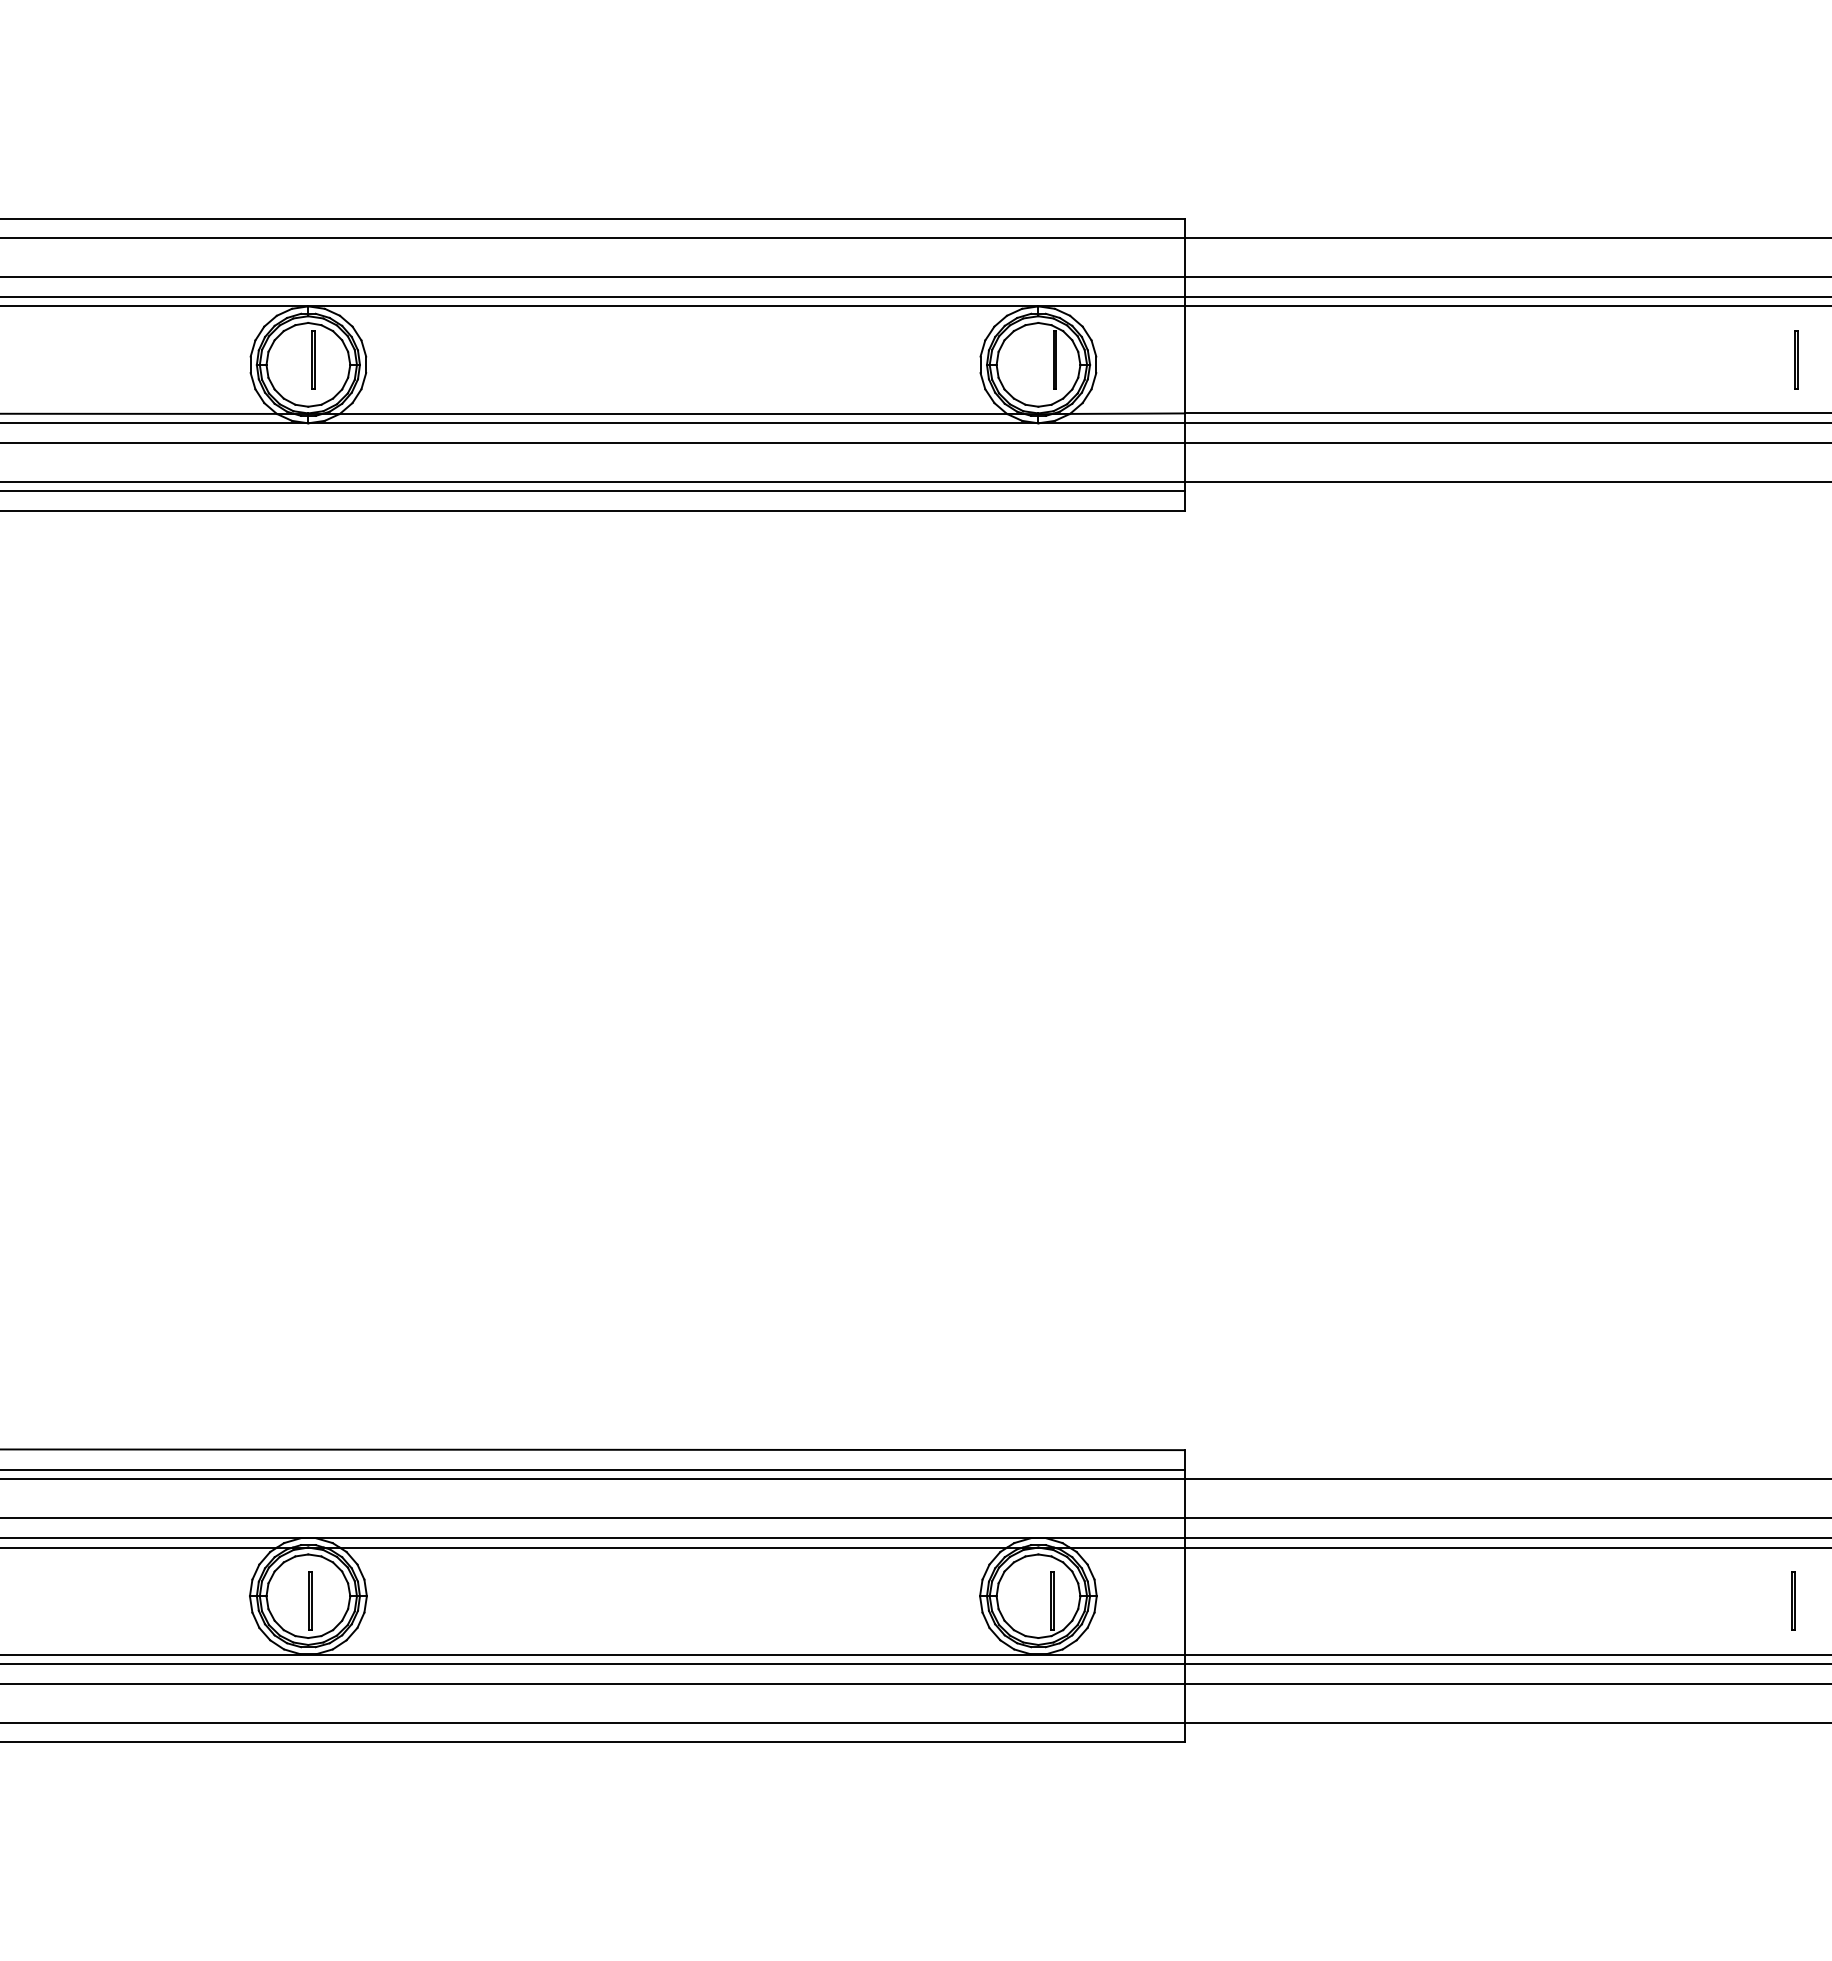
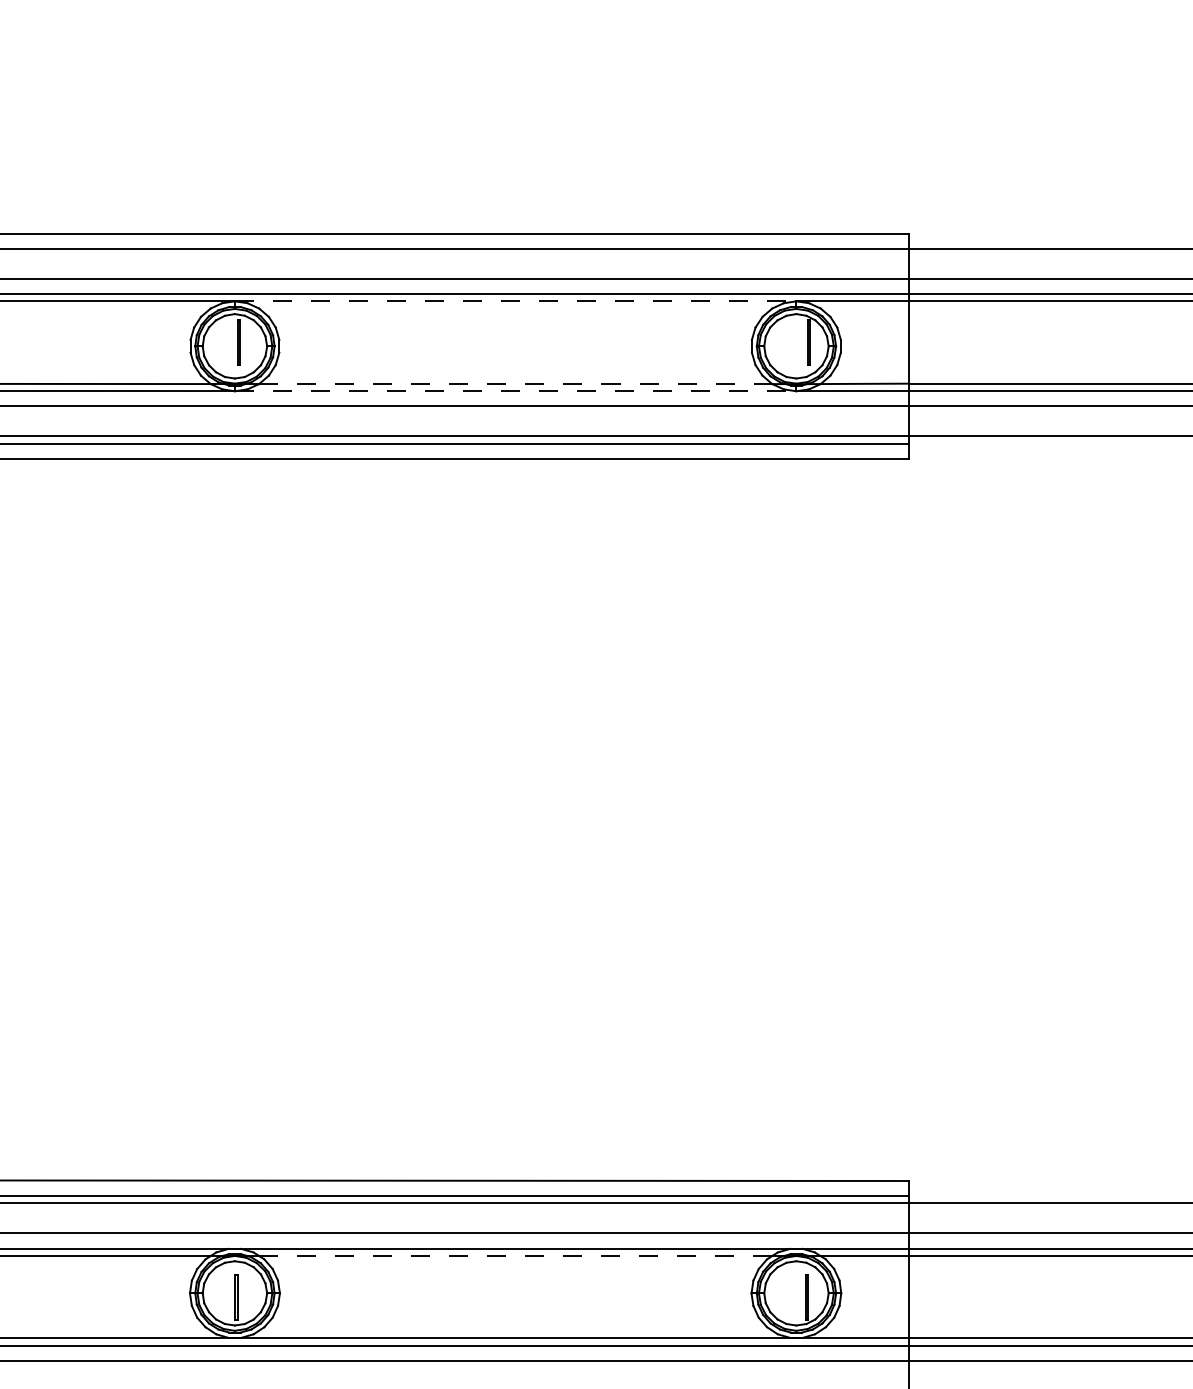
line: (673, 306) -> (515, 301), solid -> dashed
line: (673, 413) -> (515, 383), solid -> dashed
line: (673, 423) -> (515, 391), solid -> dashed
line: (673, 1547) -> (515, 1255), solid -> dashed

